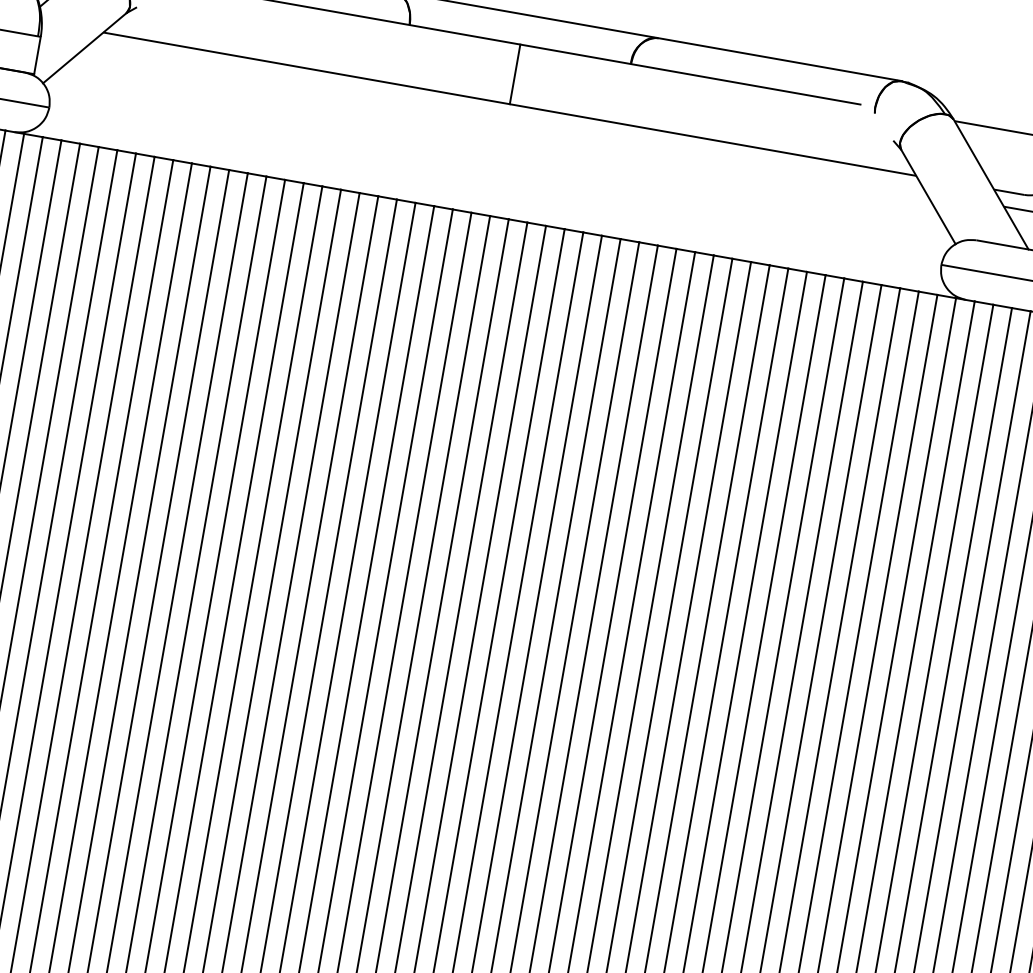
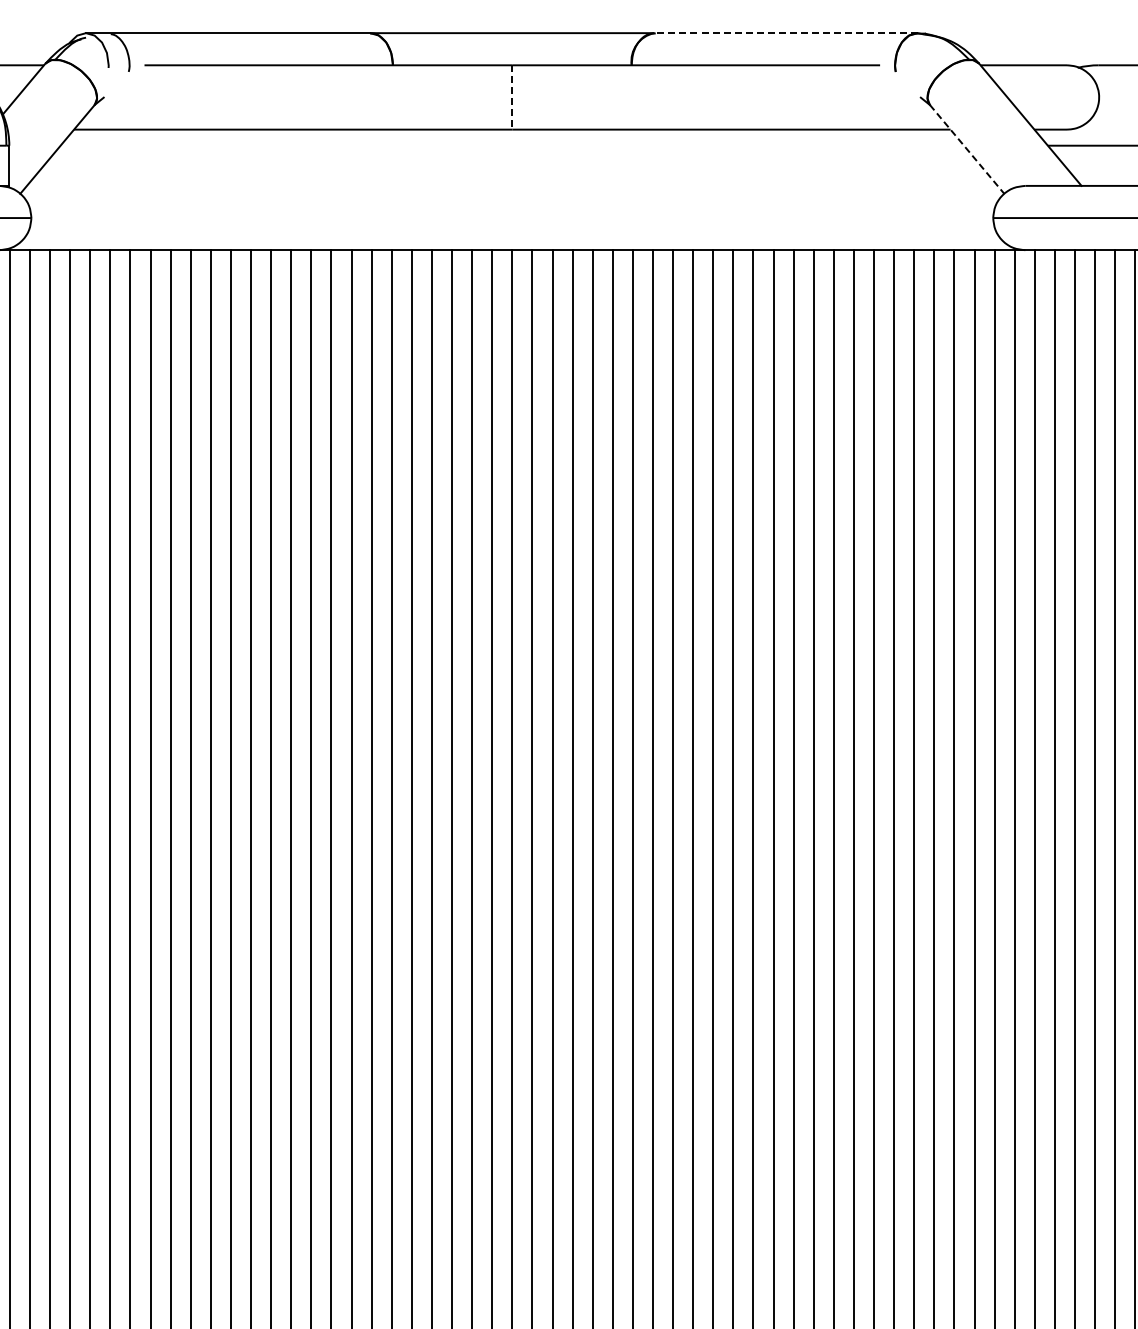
line: (779, 59) -> (786, 33), solid -> dashed
line: (515, 74) -> (512, 97), solid -> dashed
line: (928, 197) -> (967, 149), solid -> dashed

